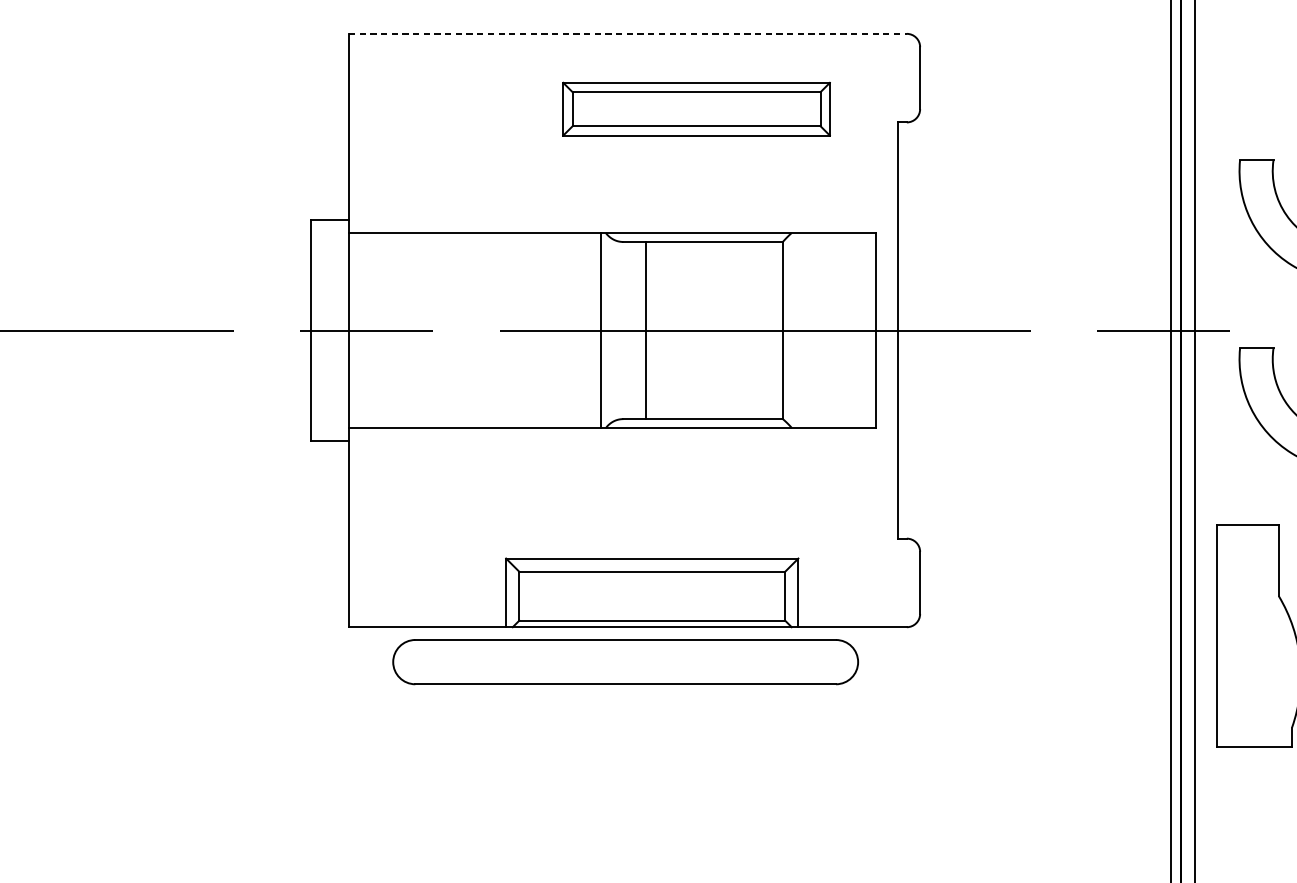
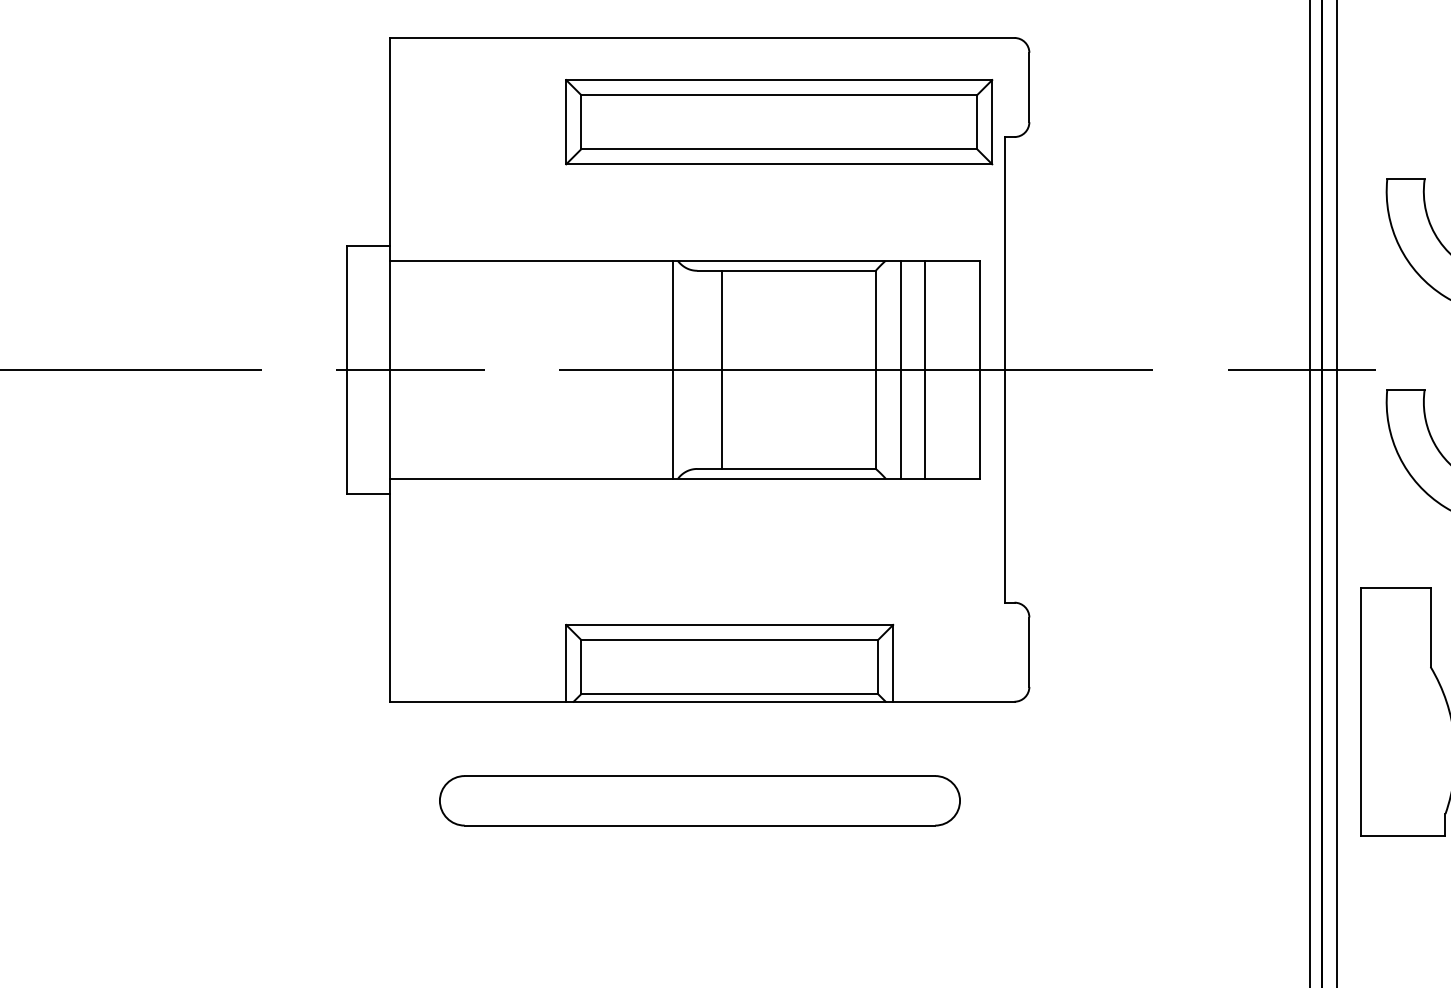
line: (627, 33) -> (702, 37), dashed -> solid
part: (696, 109) -> (779, 122), size x1.43
line: (804, 330) -> (900, 369), added
line: (827, 330) -> (925, 369), added
part: (625, 661) -> (699, 800), moved

